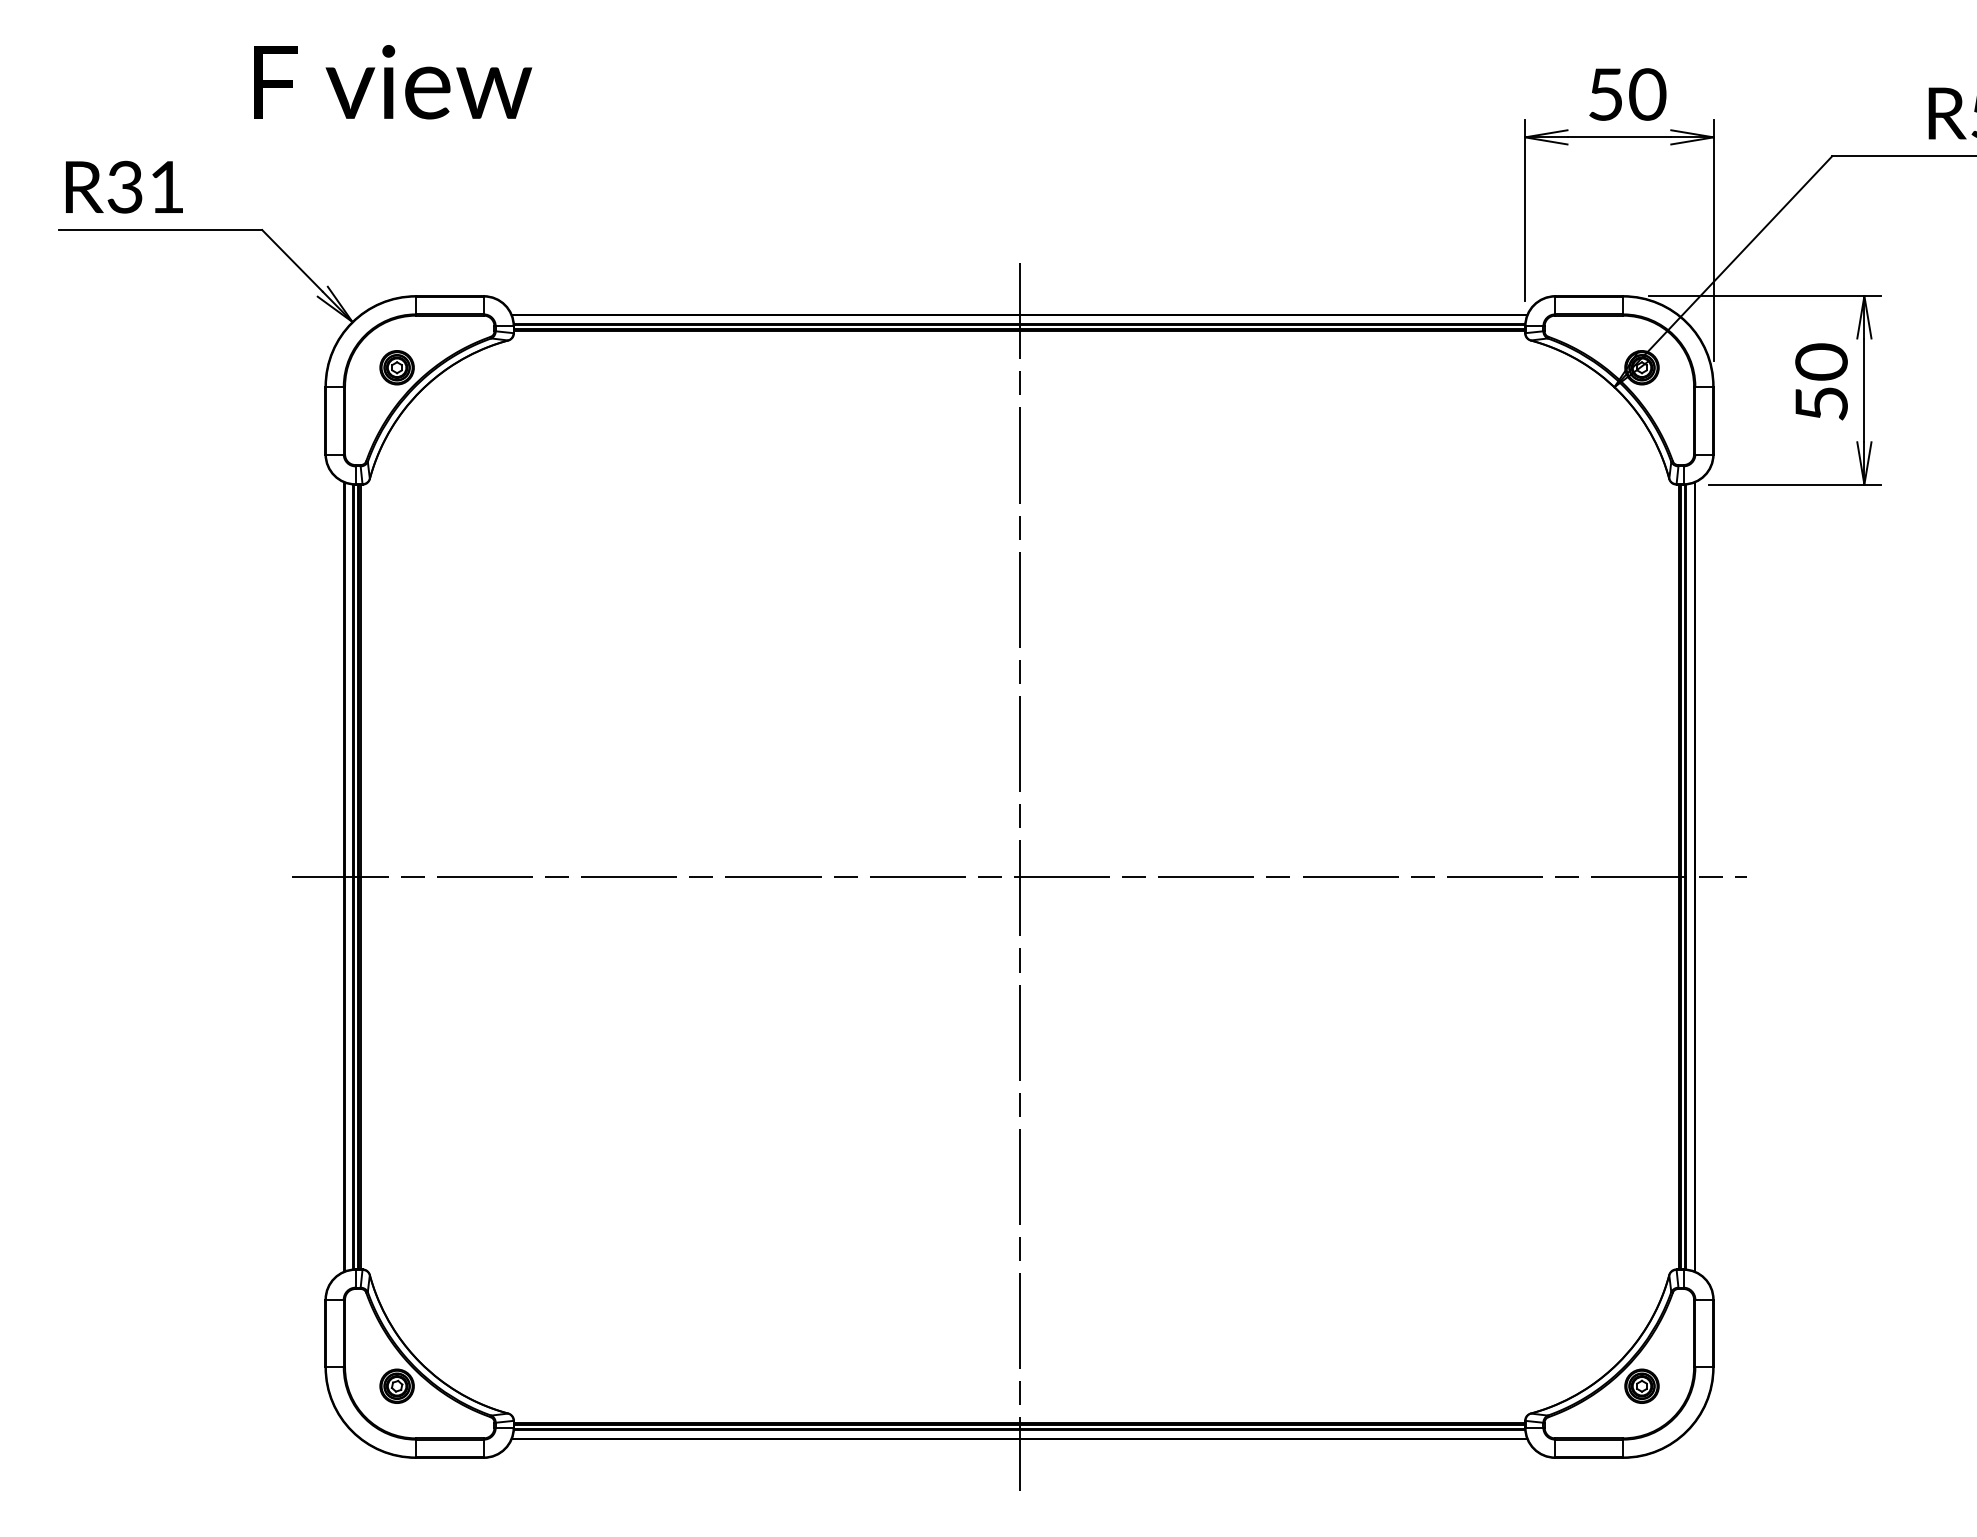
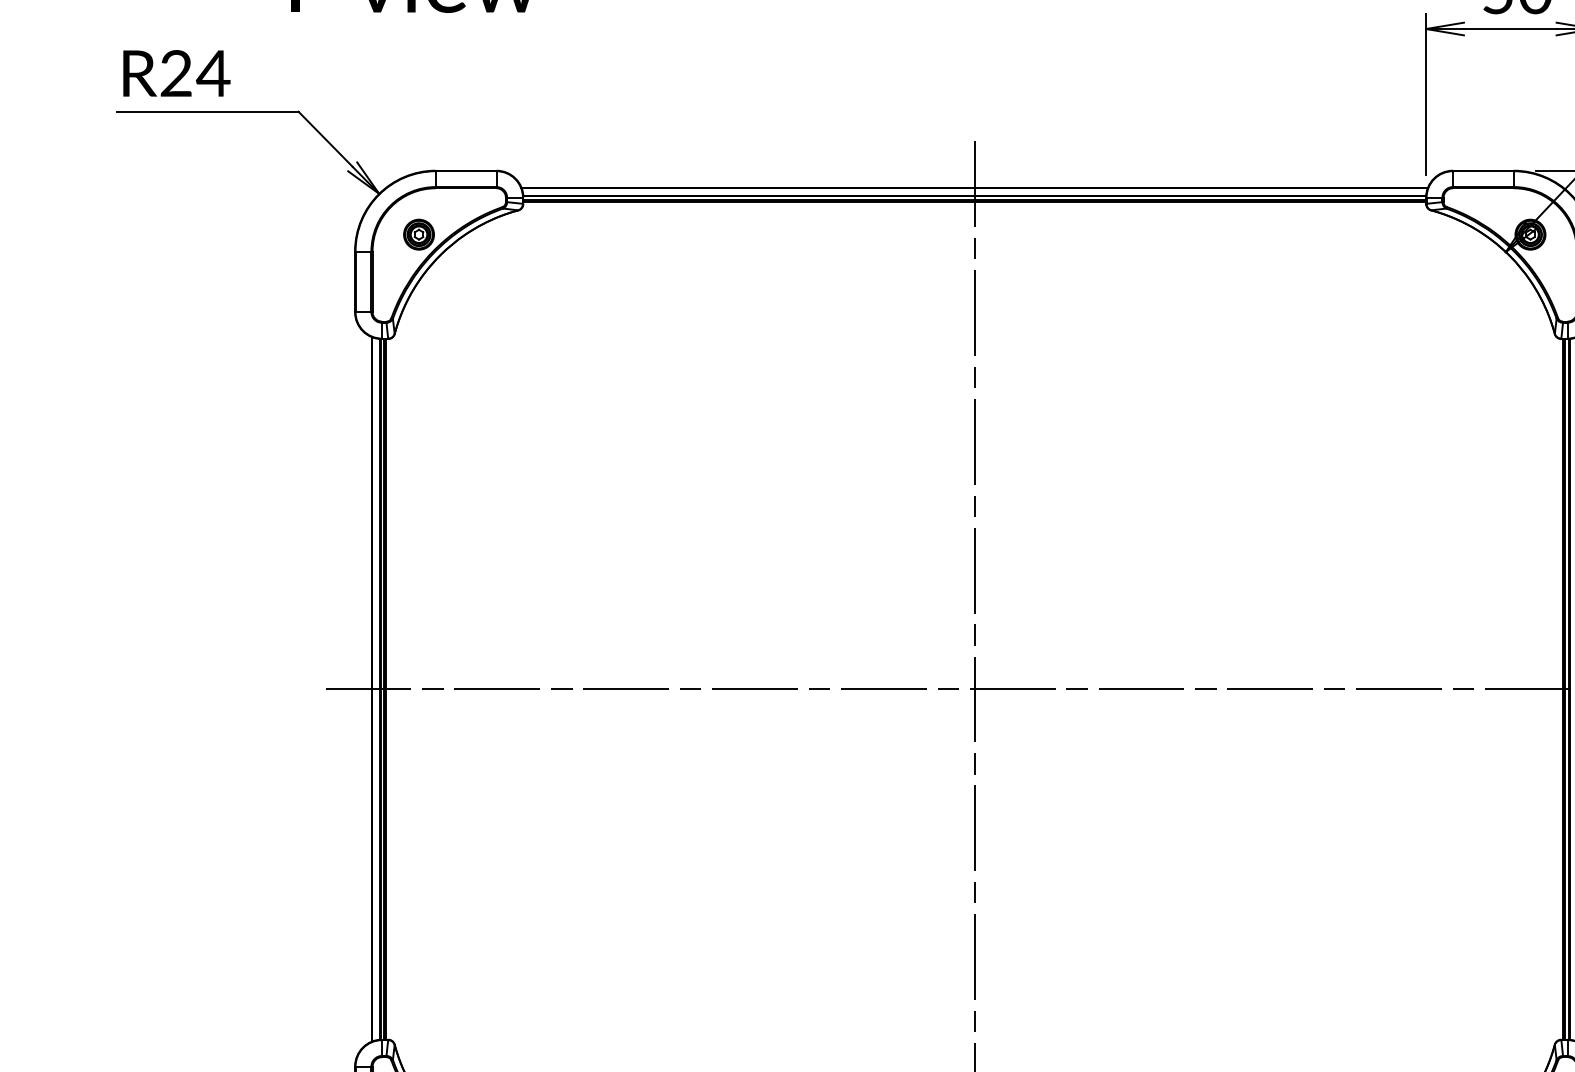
text: (146, 187) -> (195, 73), R31 -> R24

